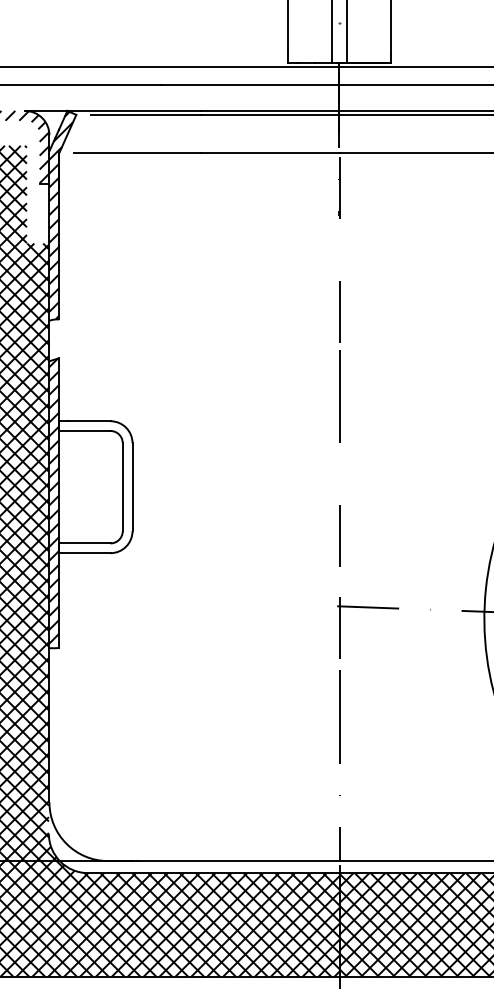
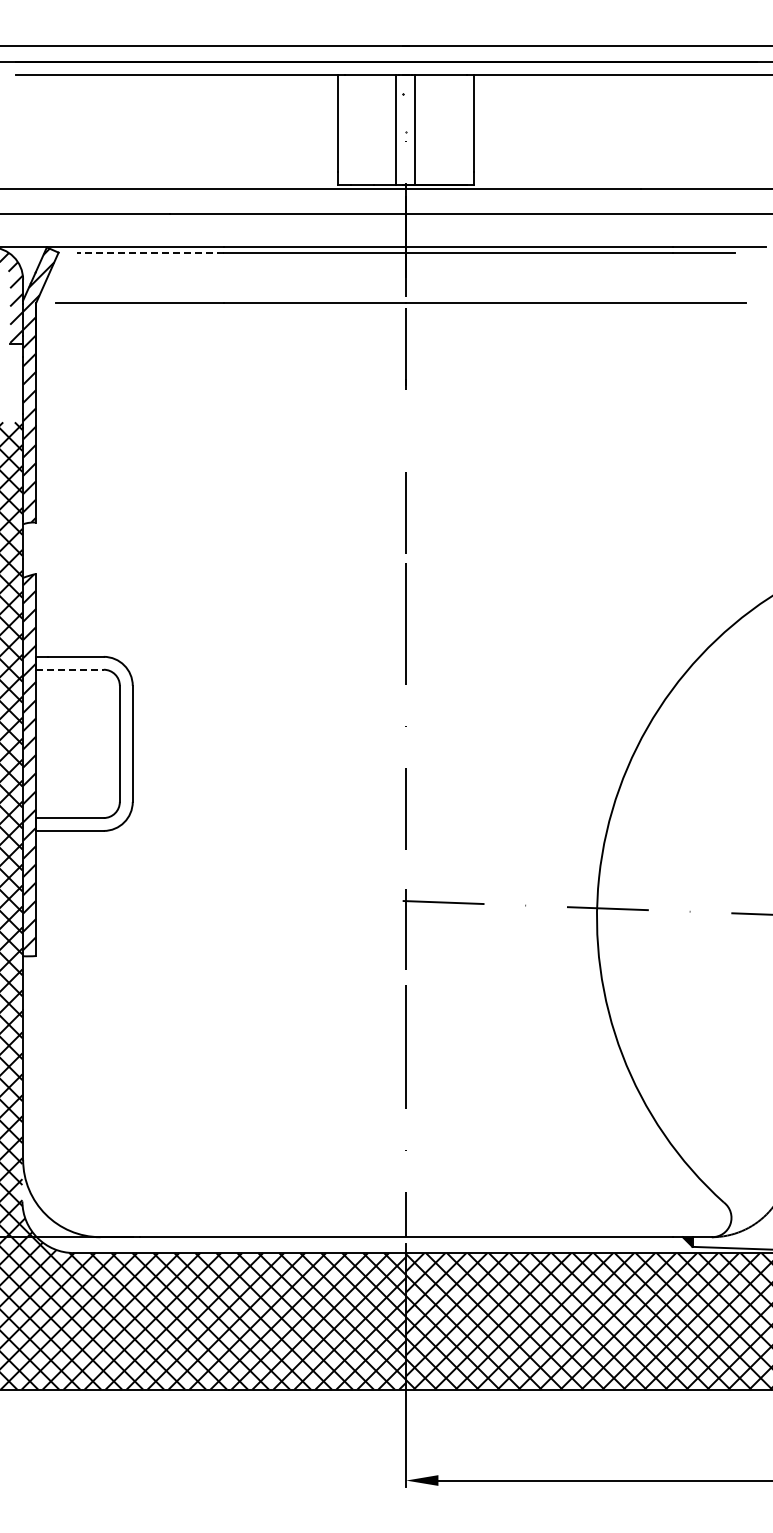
line: (145, 114) -> (150, 252), solid -> dashed
line: (84, 430) -> (69, 669), solid -> dashed

